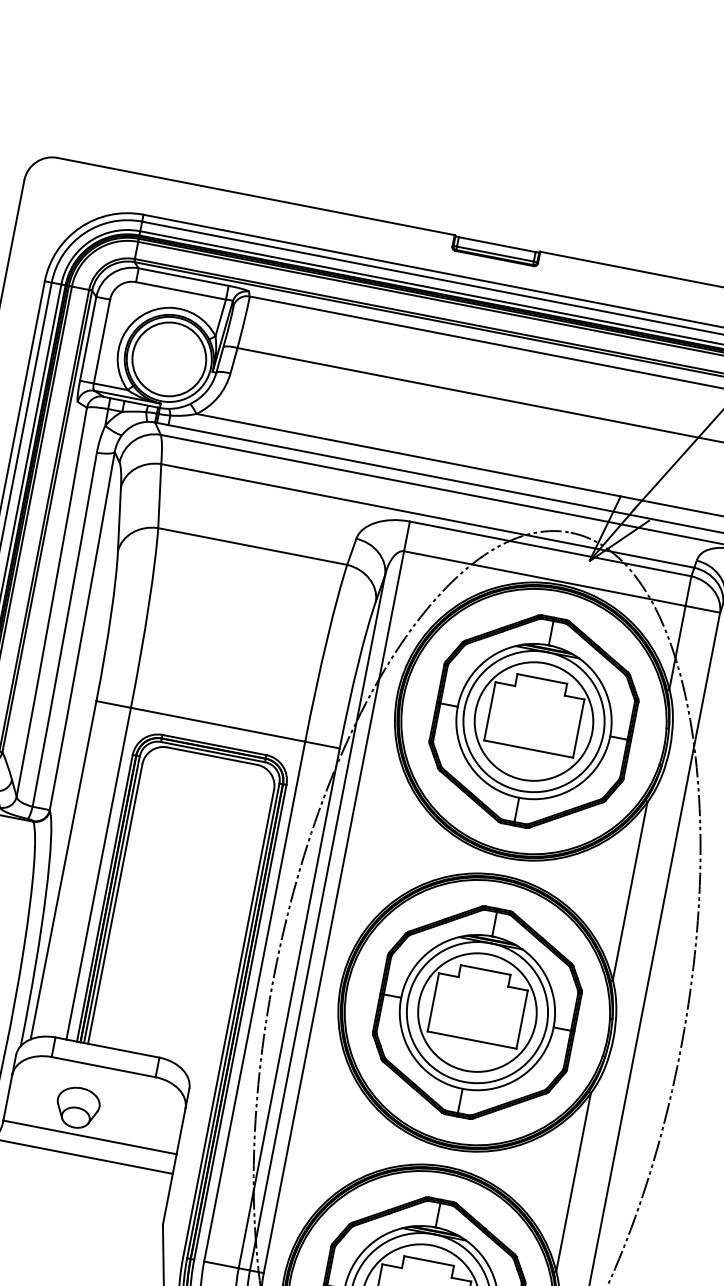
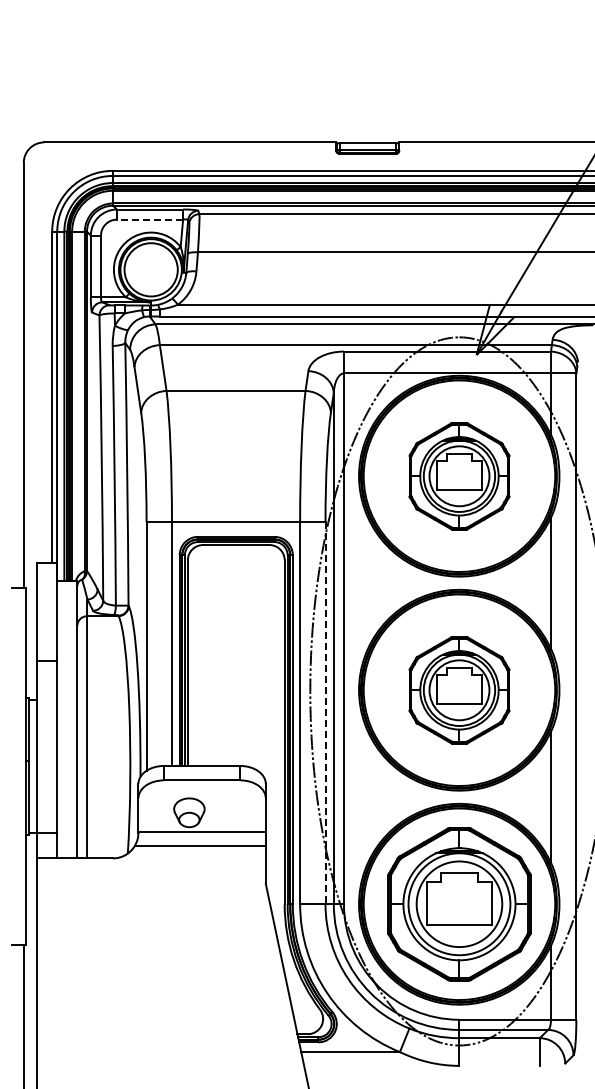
line: (180, 290) -> (149, 219), solid -> dashed
part: (533, 721) -> (459, 476), size x0.7
line: (289, 1008) -> (325, 713), solid -> dashed
part: (477, 1012) -> (459, 690), size x0.7

